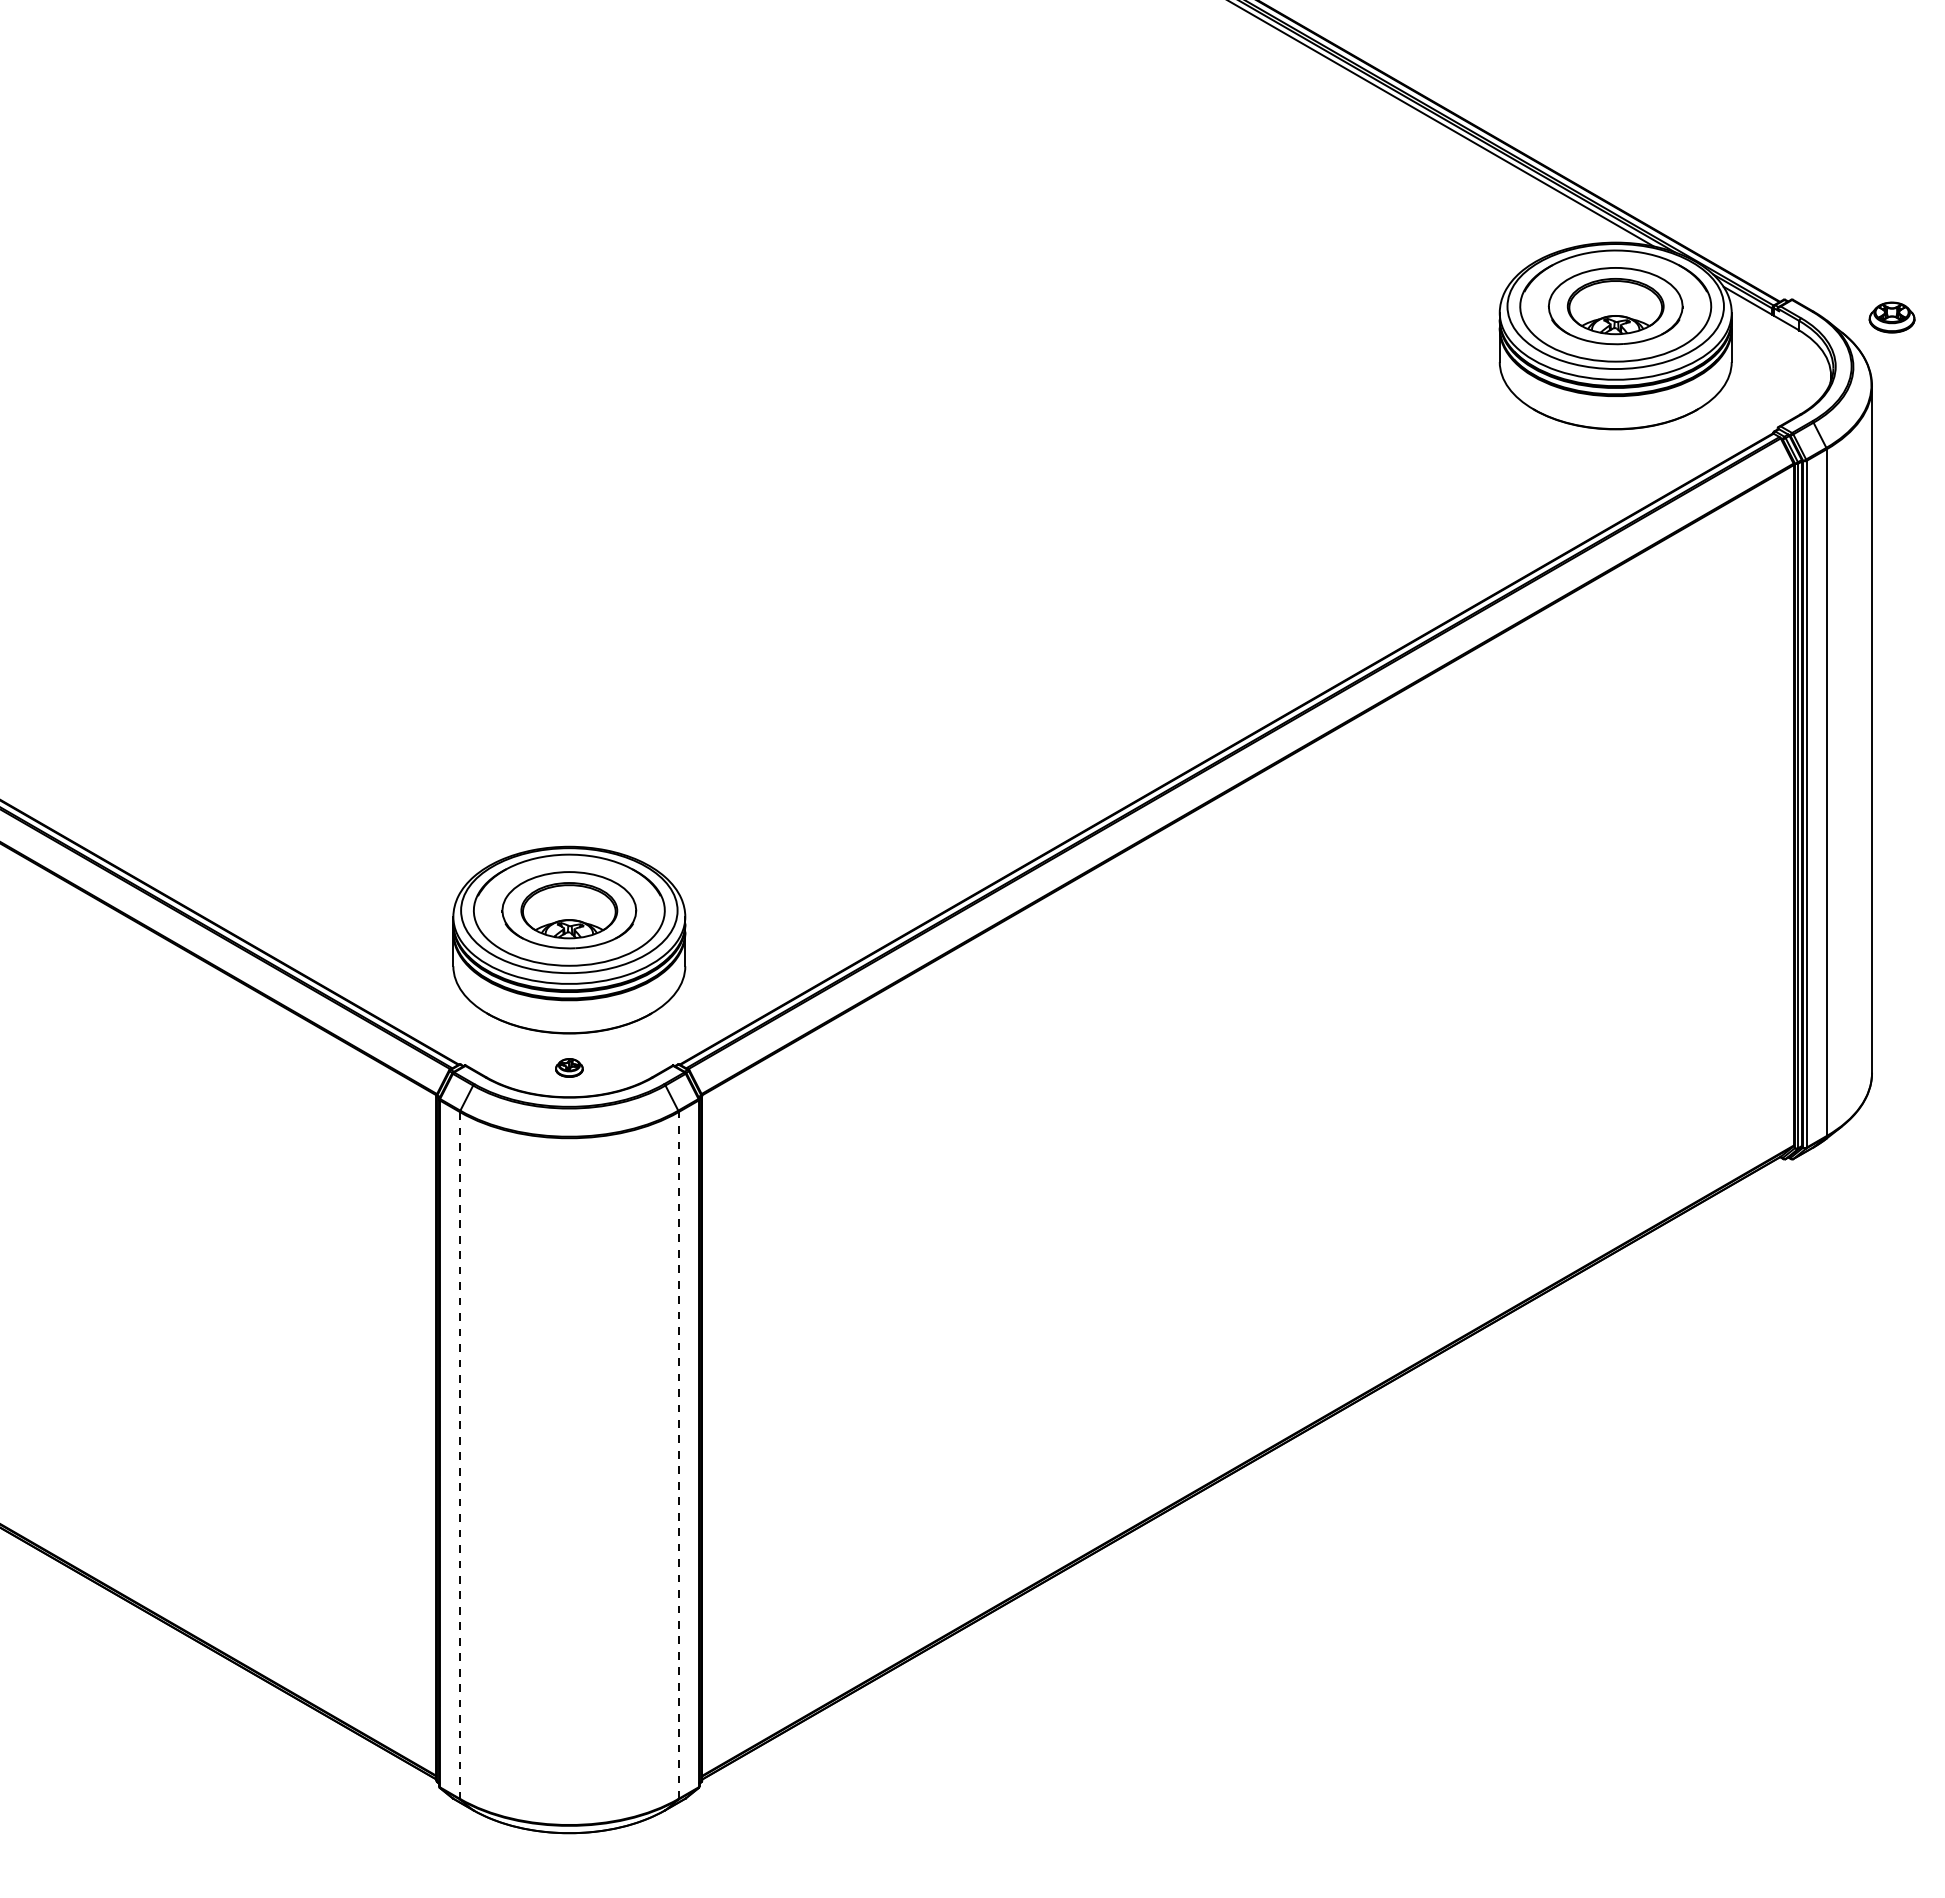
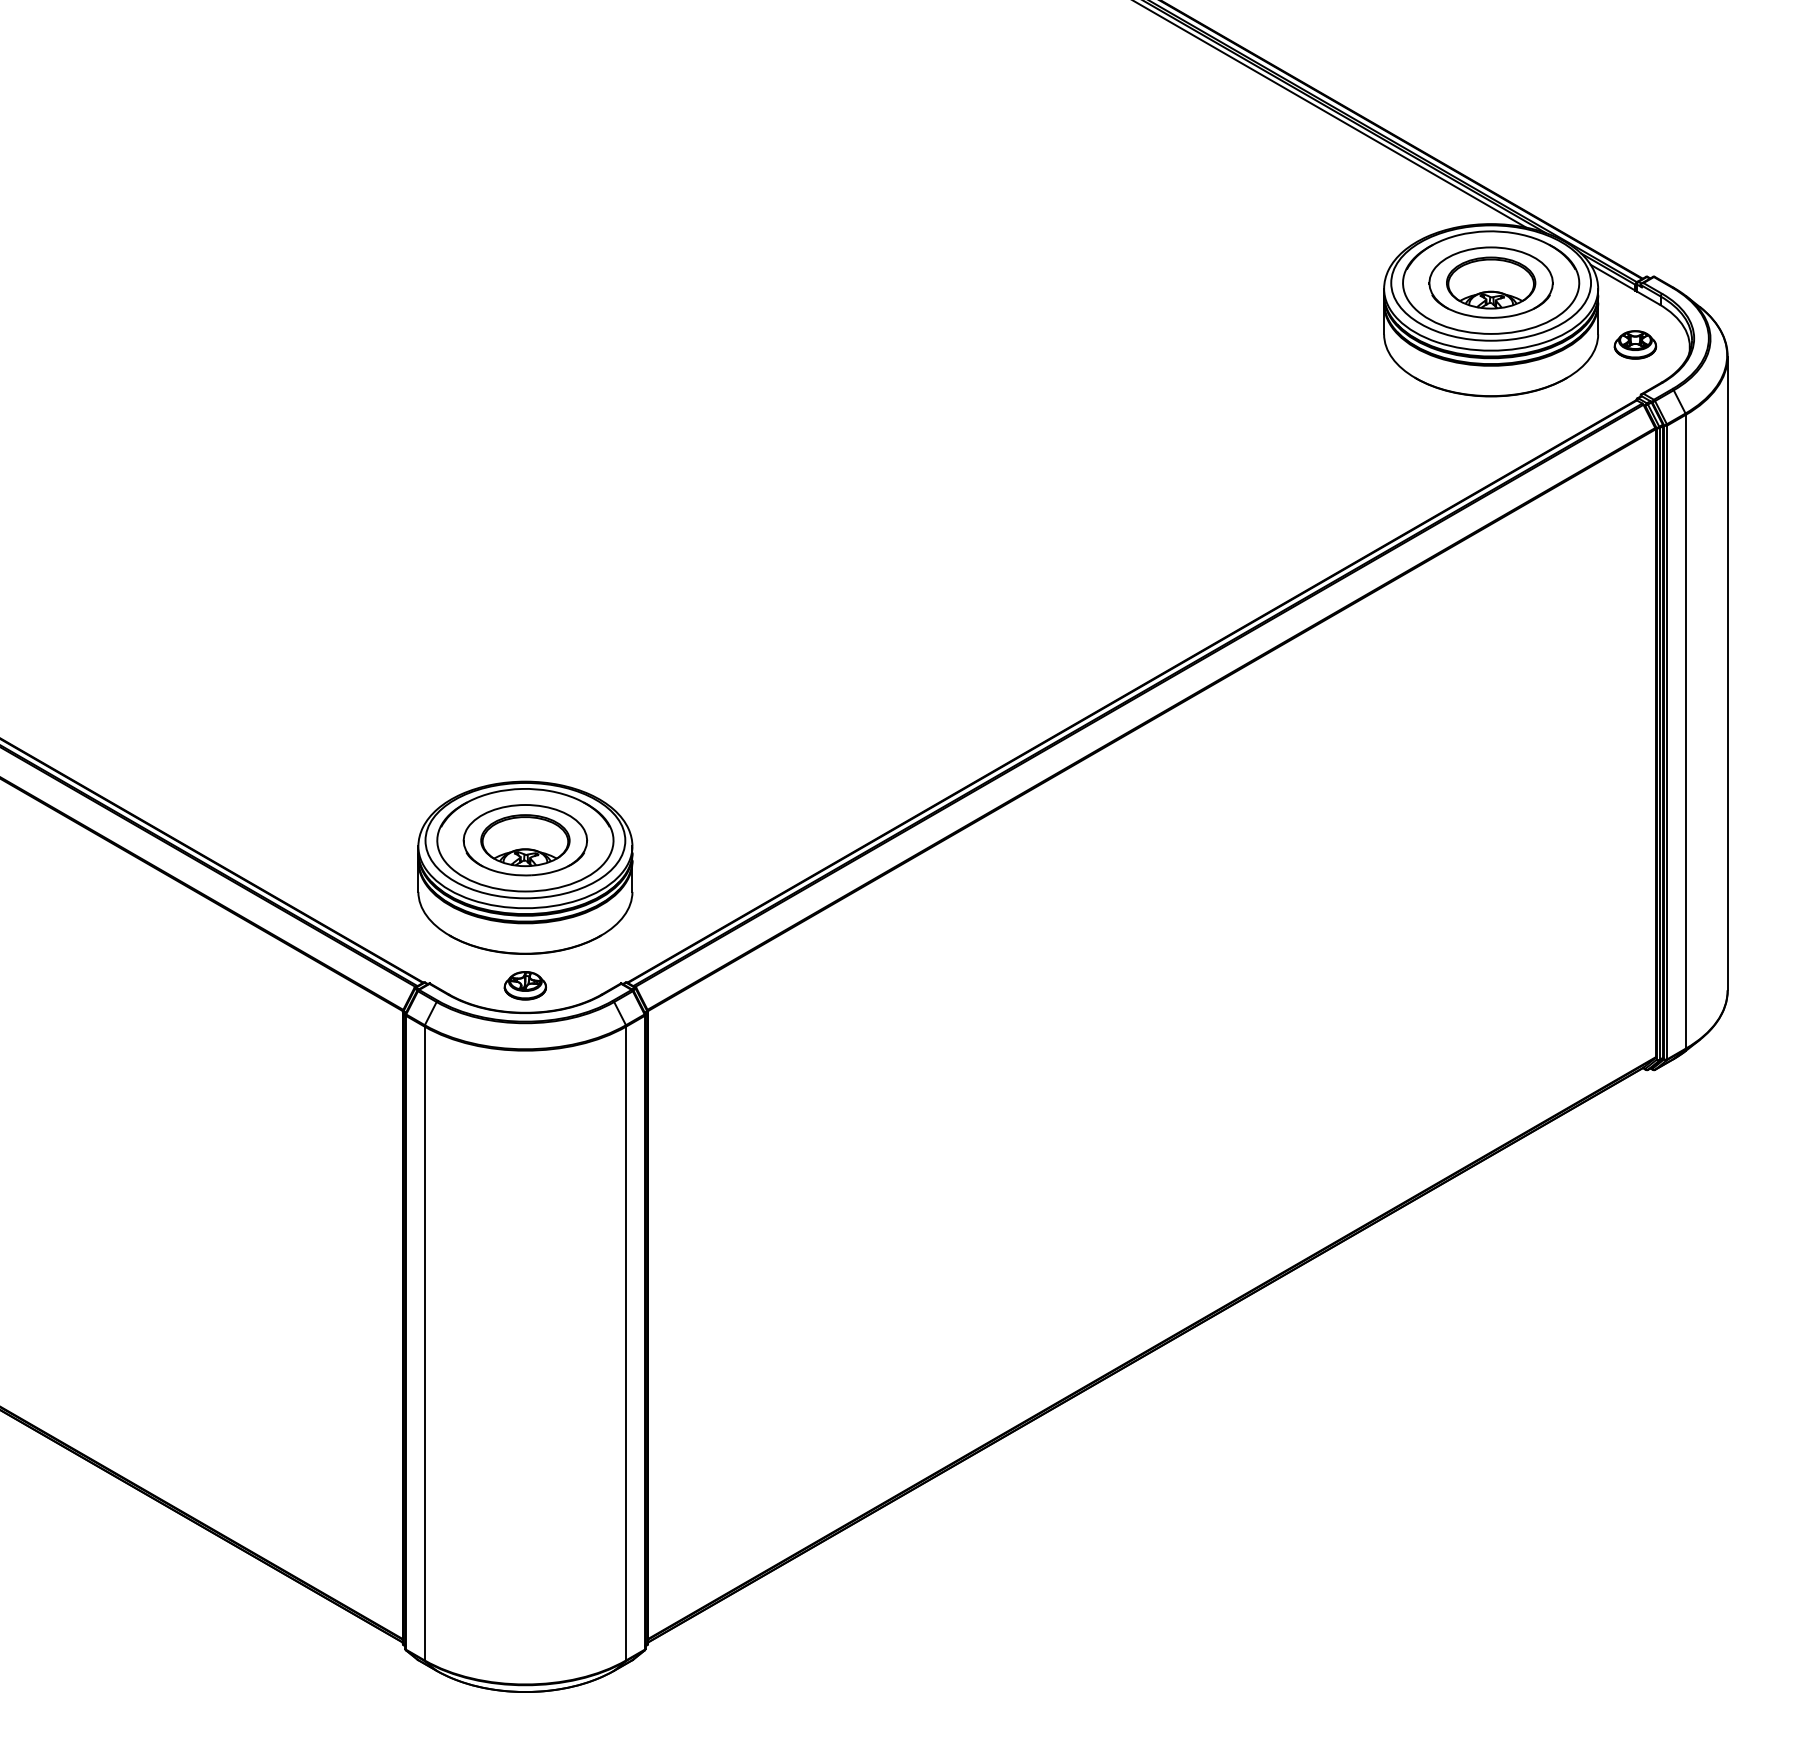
part: (1891, 317) -> (1634, 344), moved
part: (569, 1067) -> (525, 985), size x1.67
line: (678, 1454) -> (626, 1342), dashed -> solid
line: (460, 1455) -> (424, 1343), dashed -> solid

